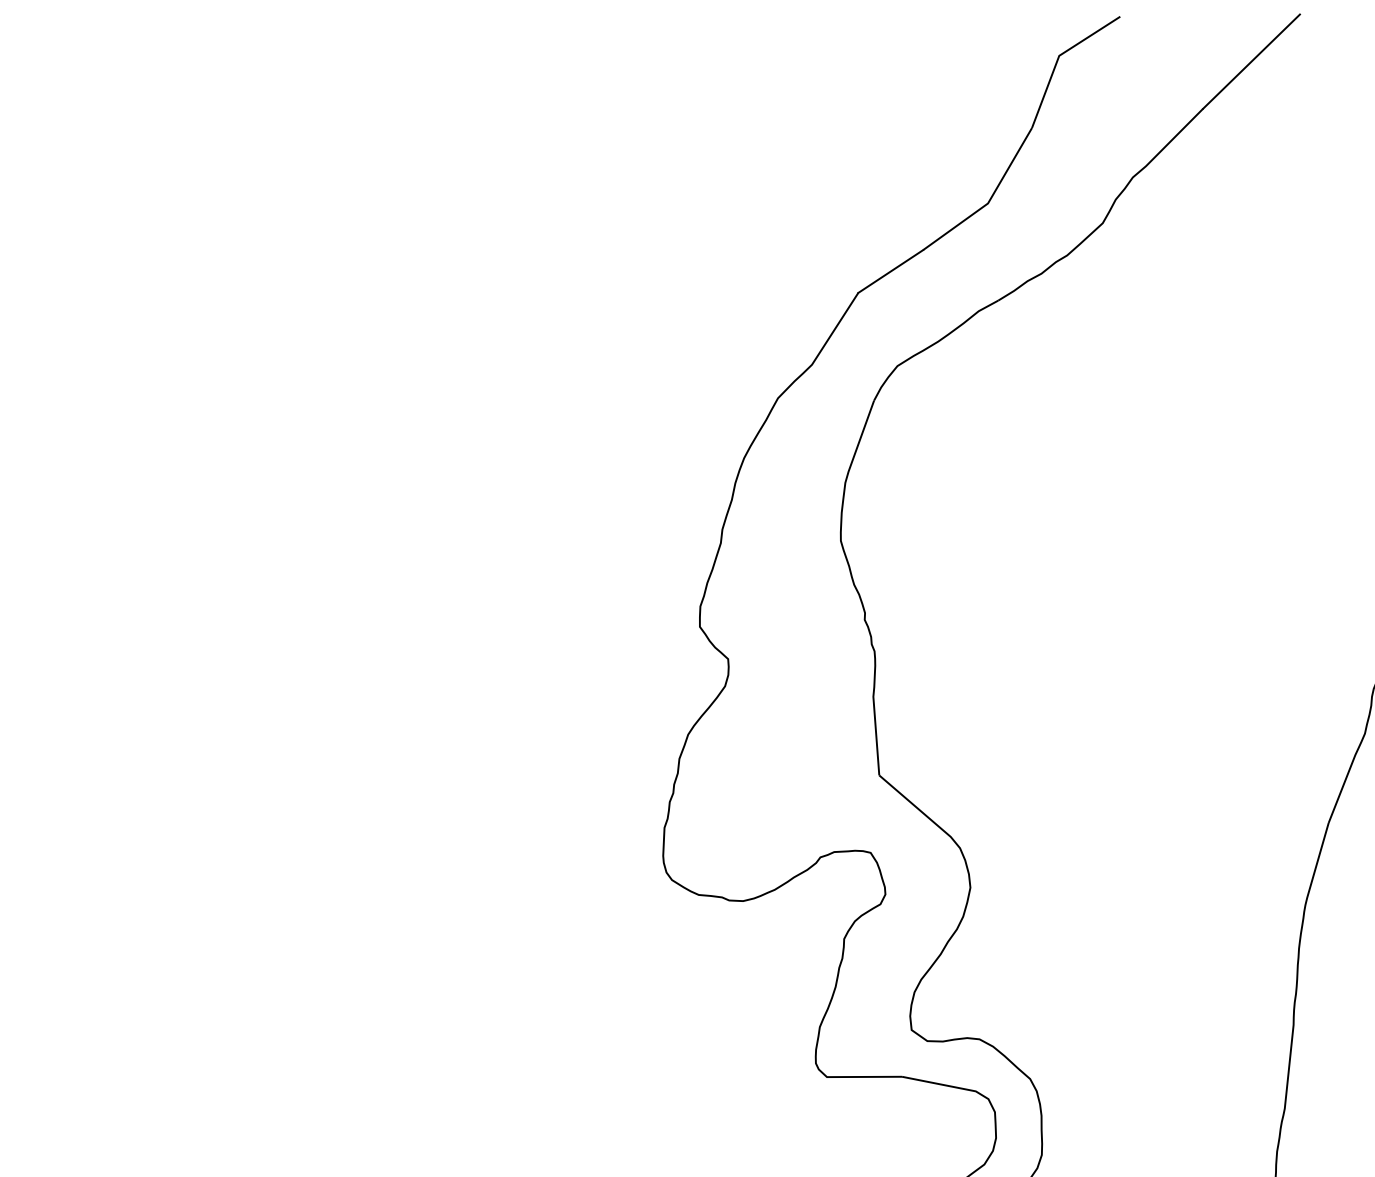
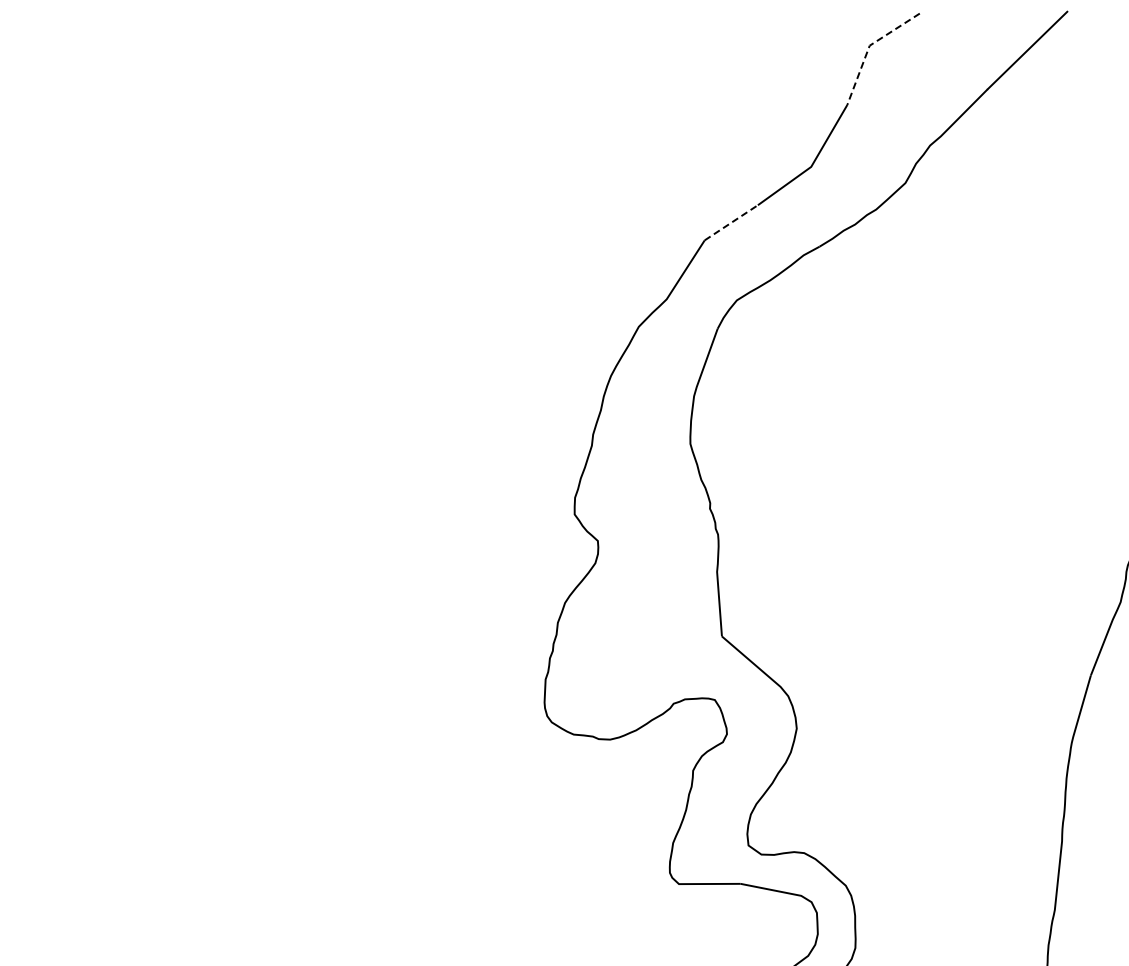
line: (1059, 58) -> (869, 47), solid -> dashed
line: (890, 271) -> (731, 222), solid -> dashed

